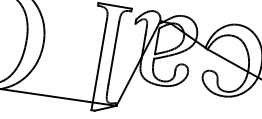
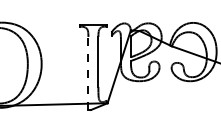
line: (99, 65) -> (88, 73), solid -> dashed

